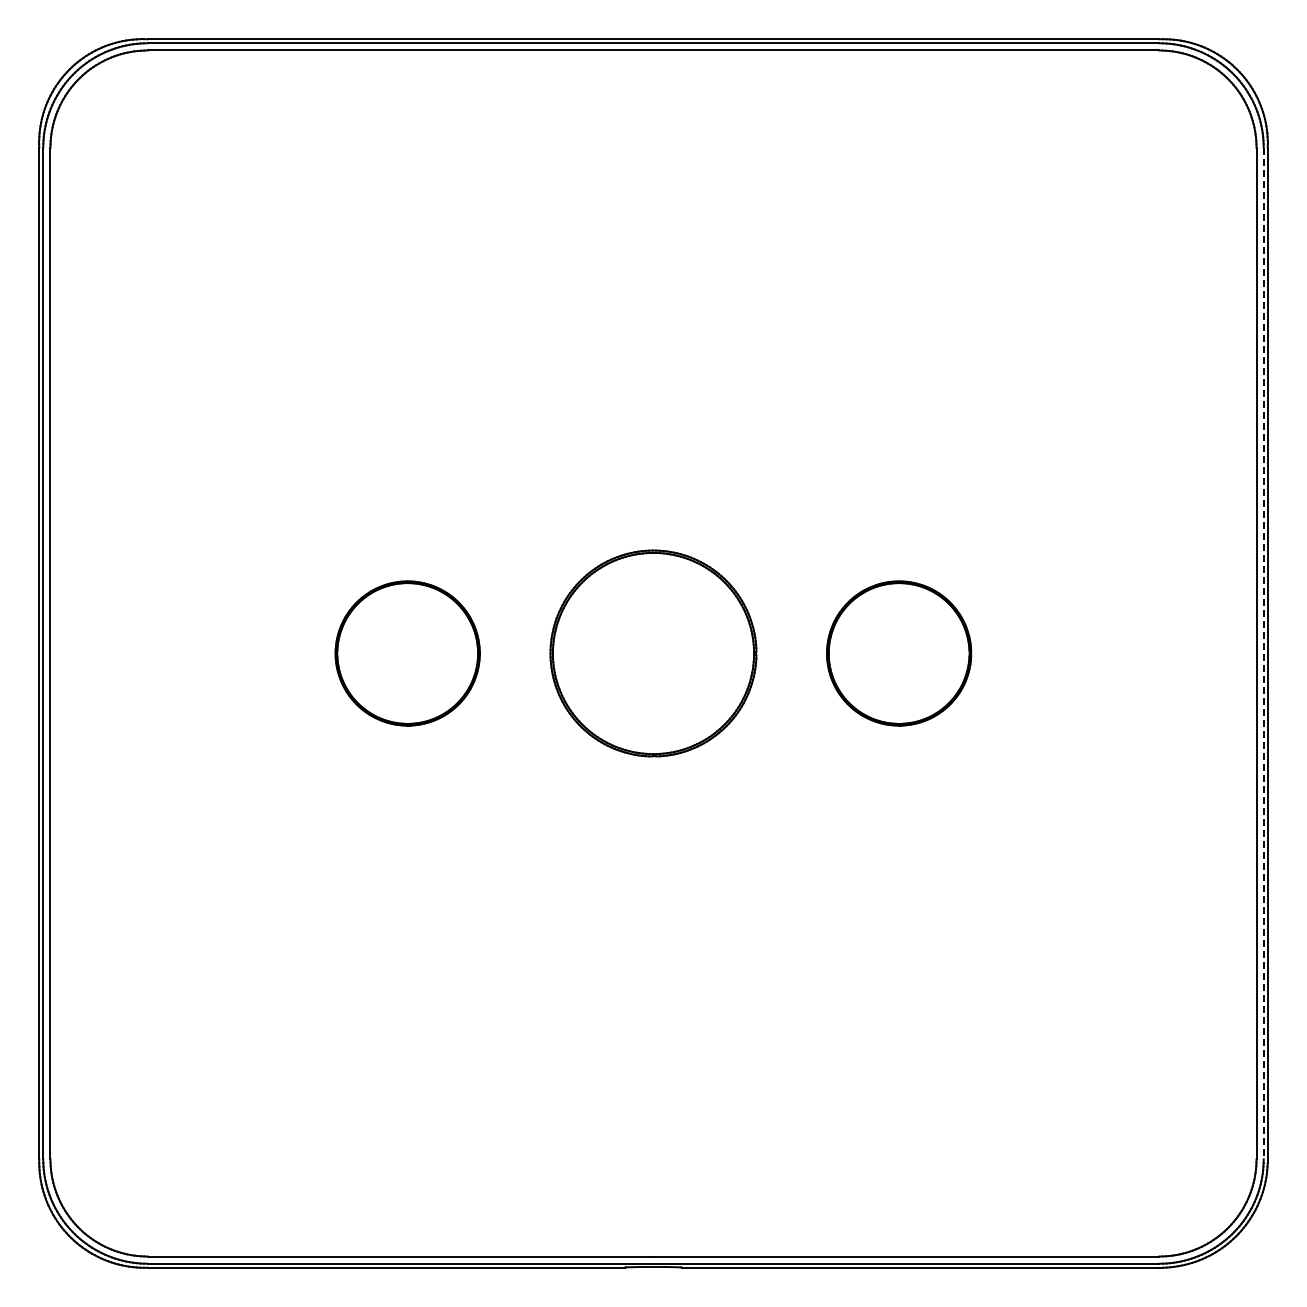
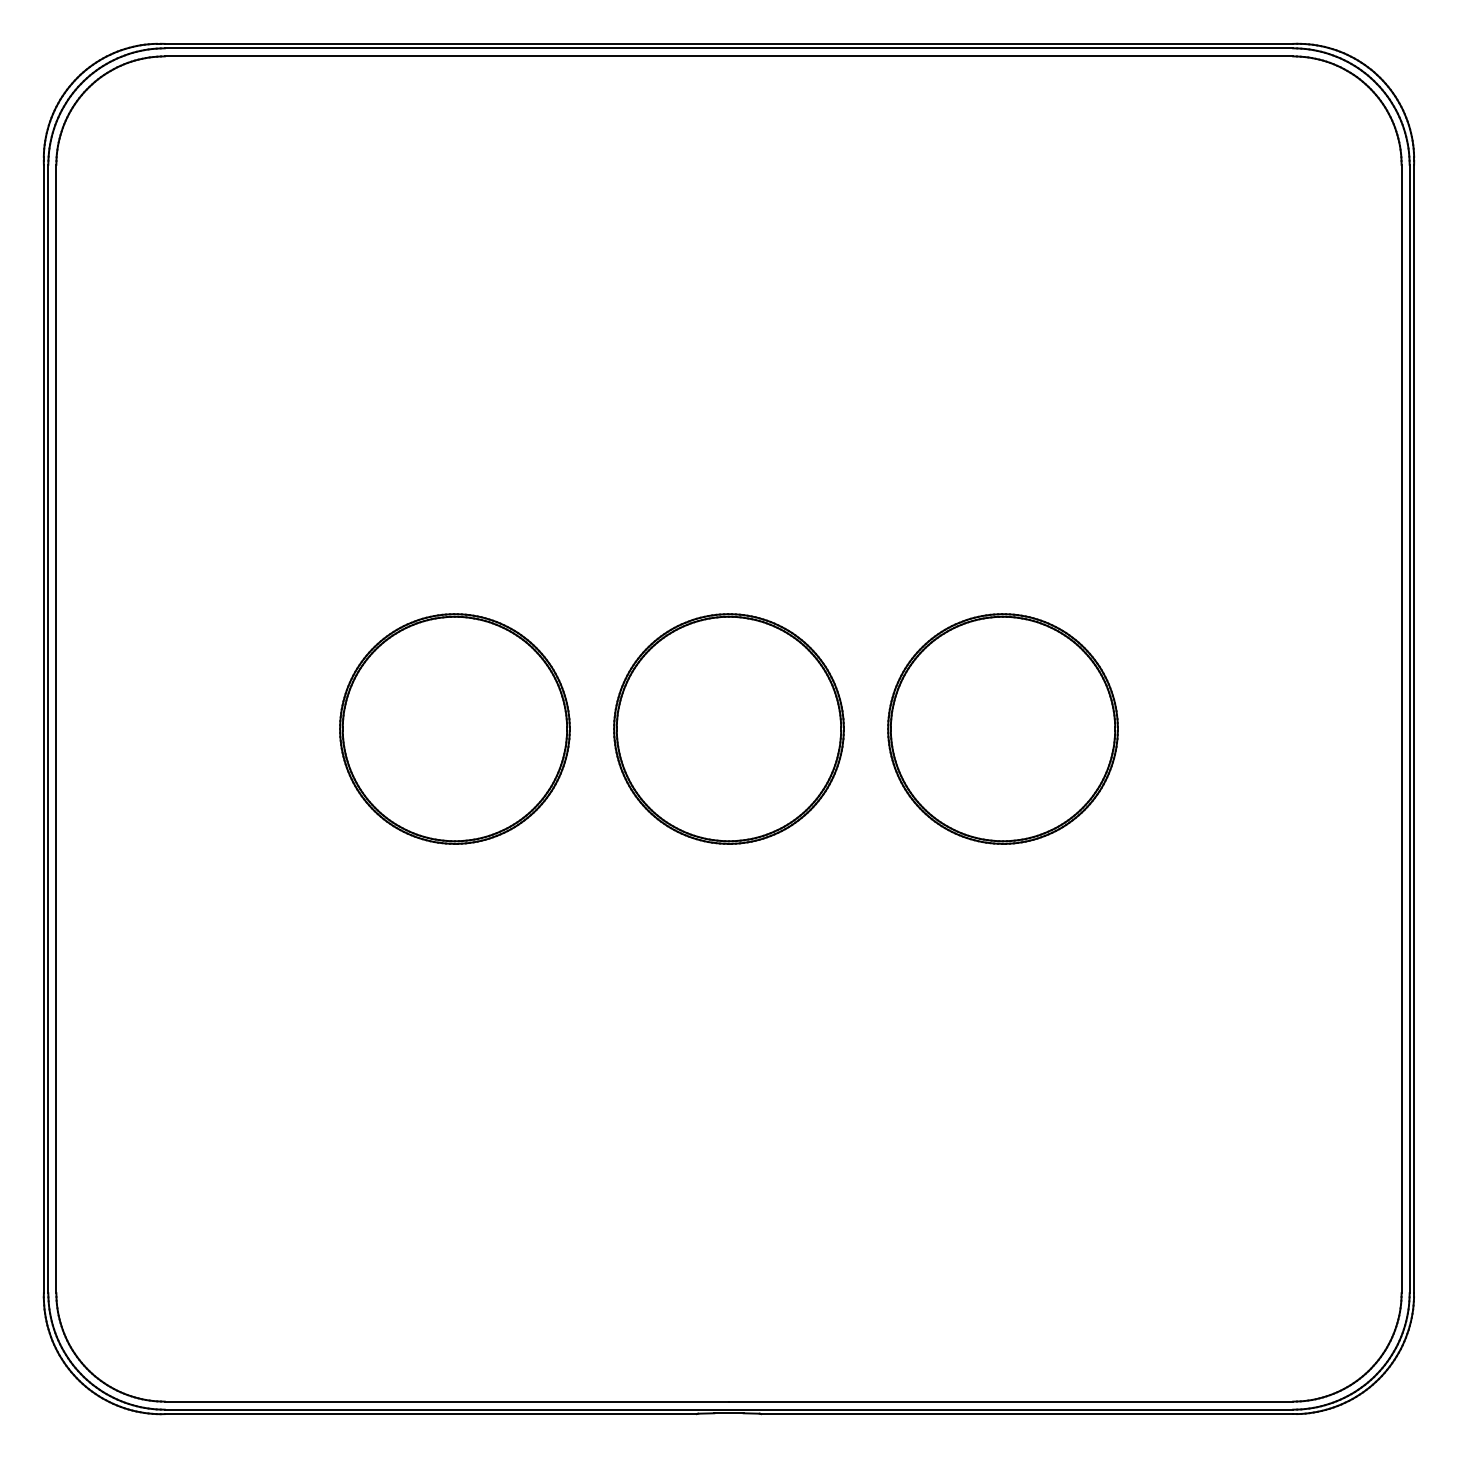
part: (407, 653) -> (454, 729), size x1.43
part: (898, 653) -> (1002, 729), size x1.43
line: (1263, 653) -> (1409, 729), dashed -> solid

